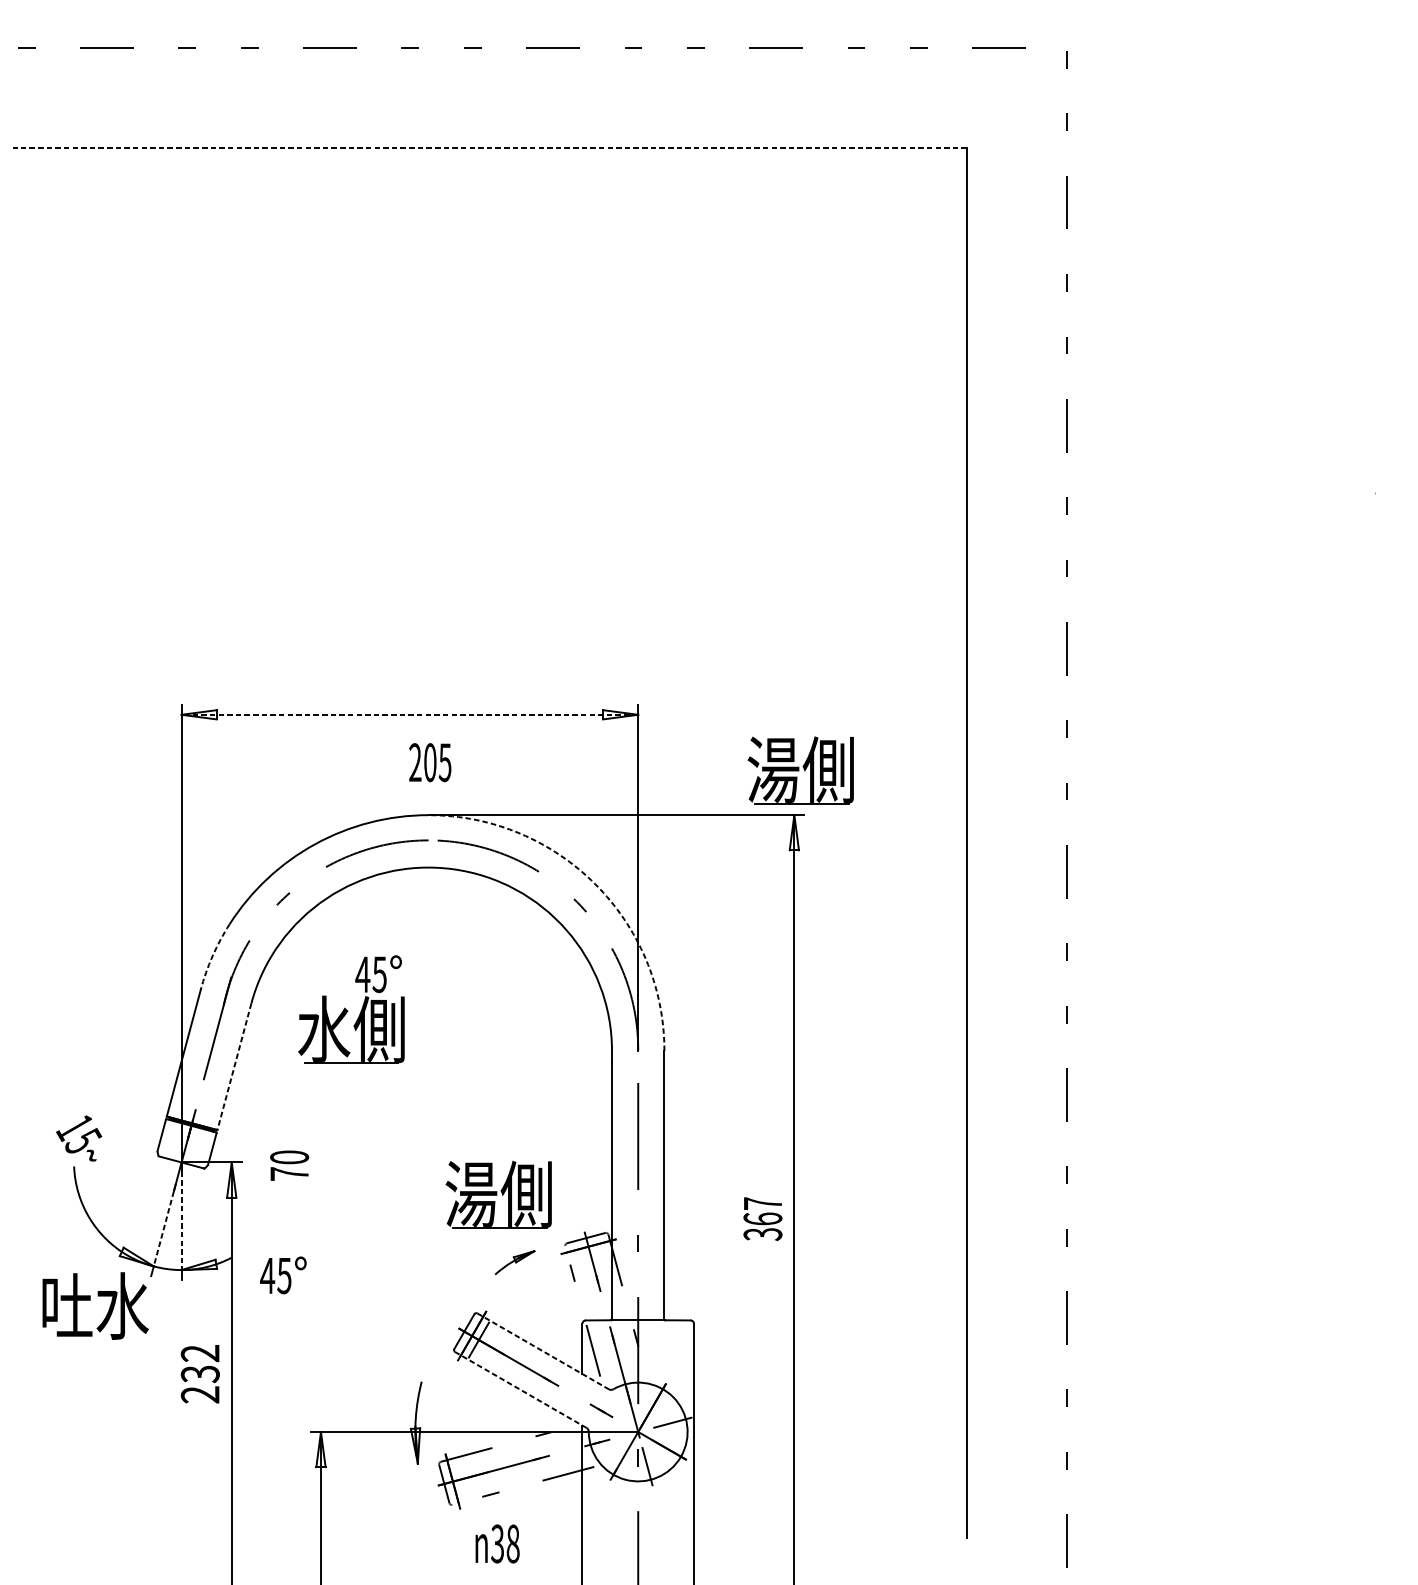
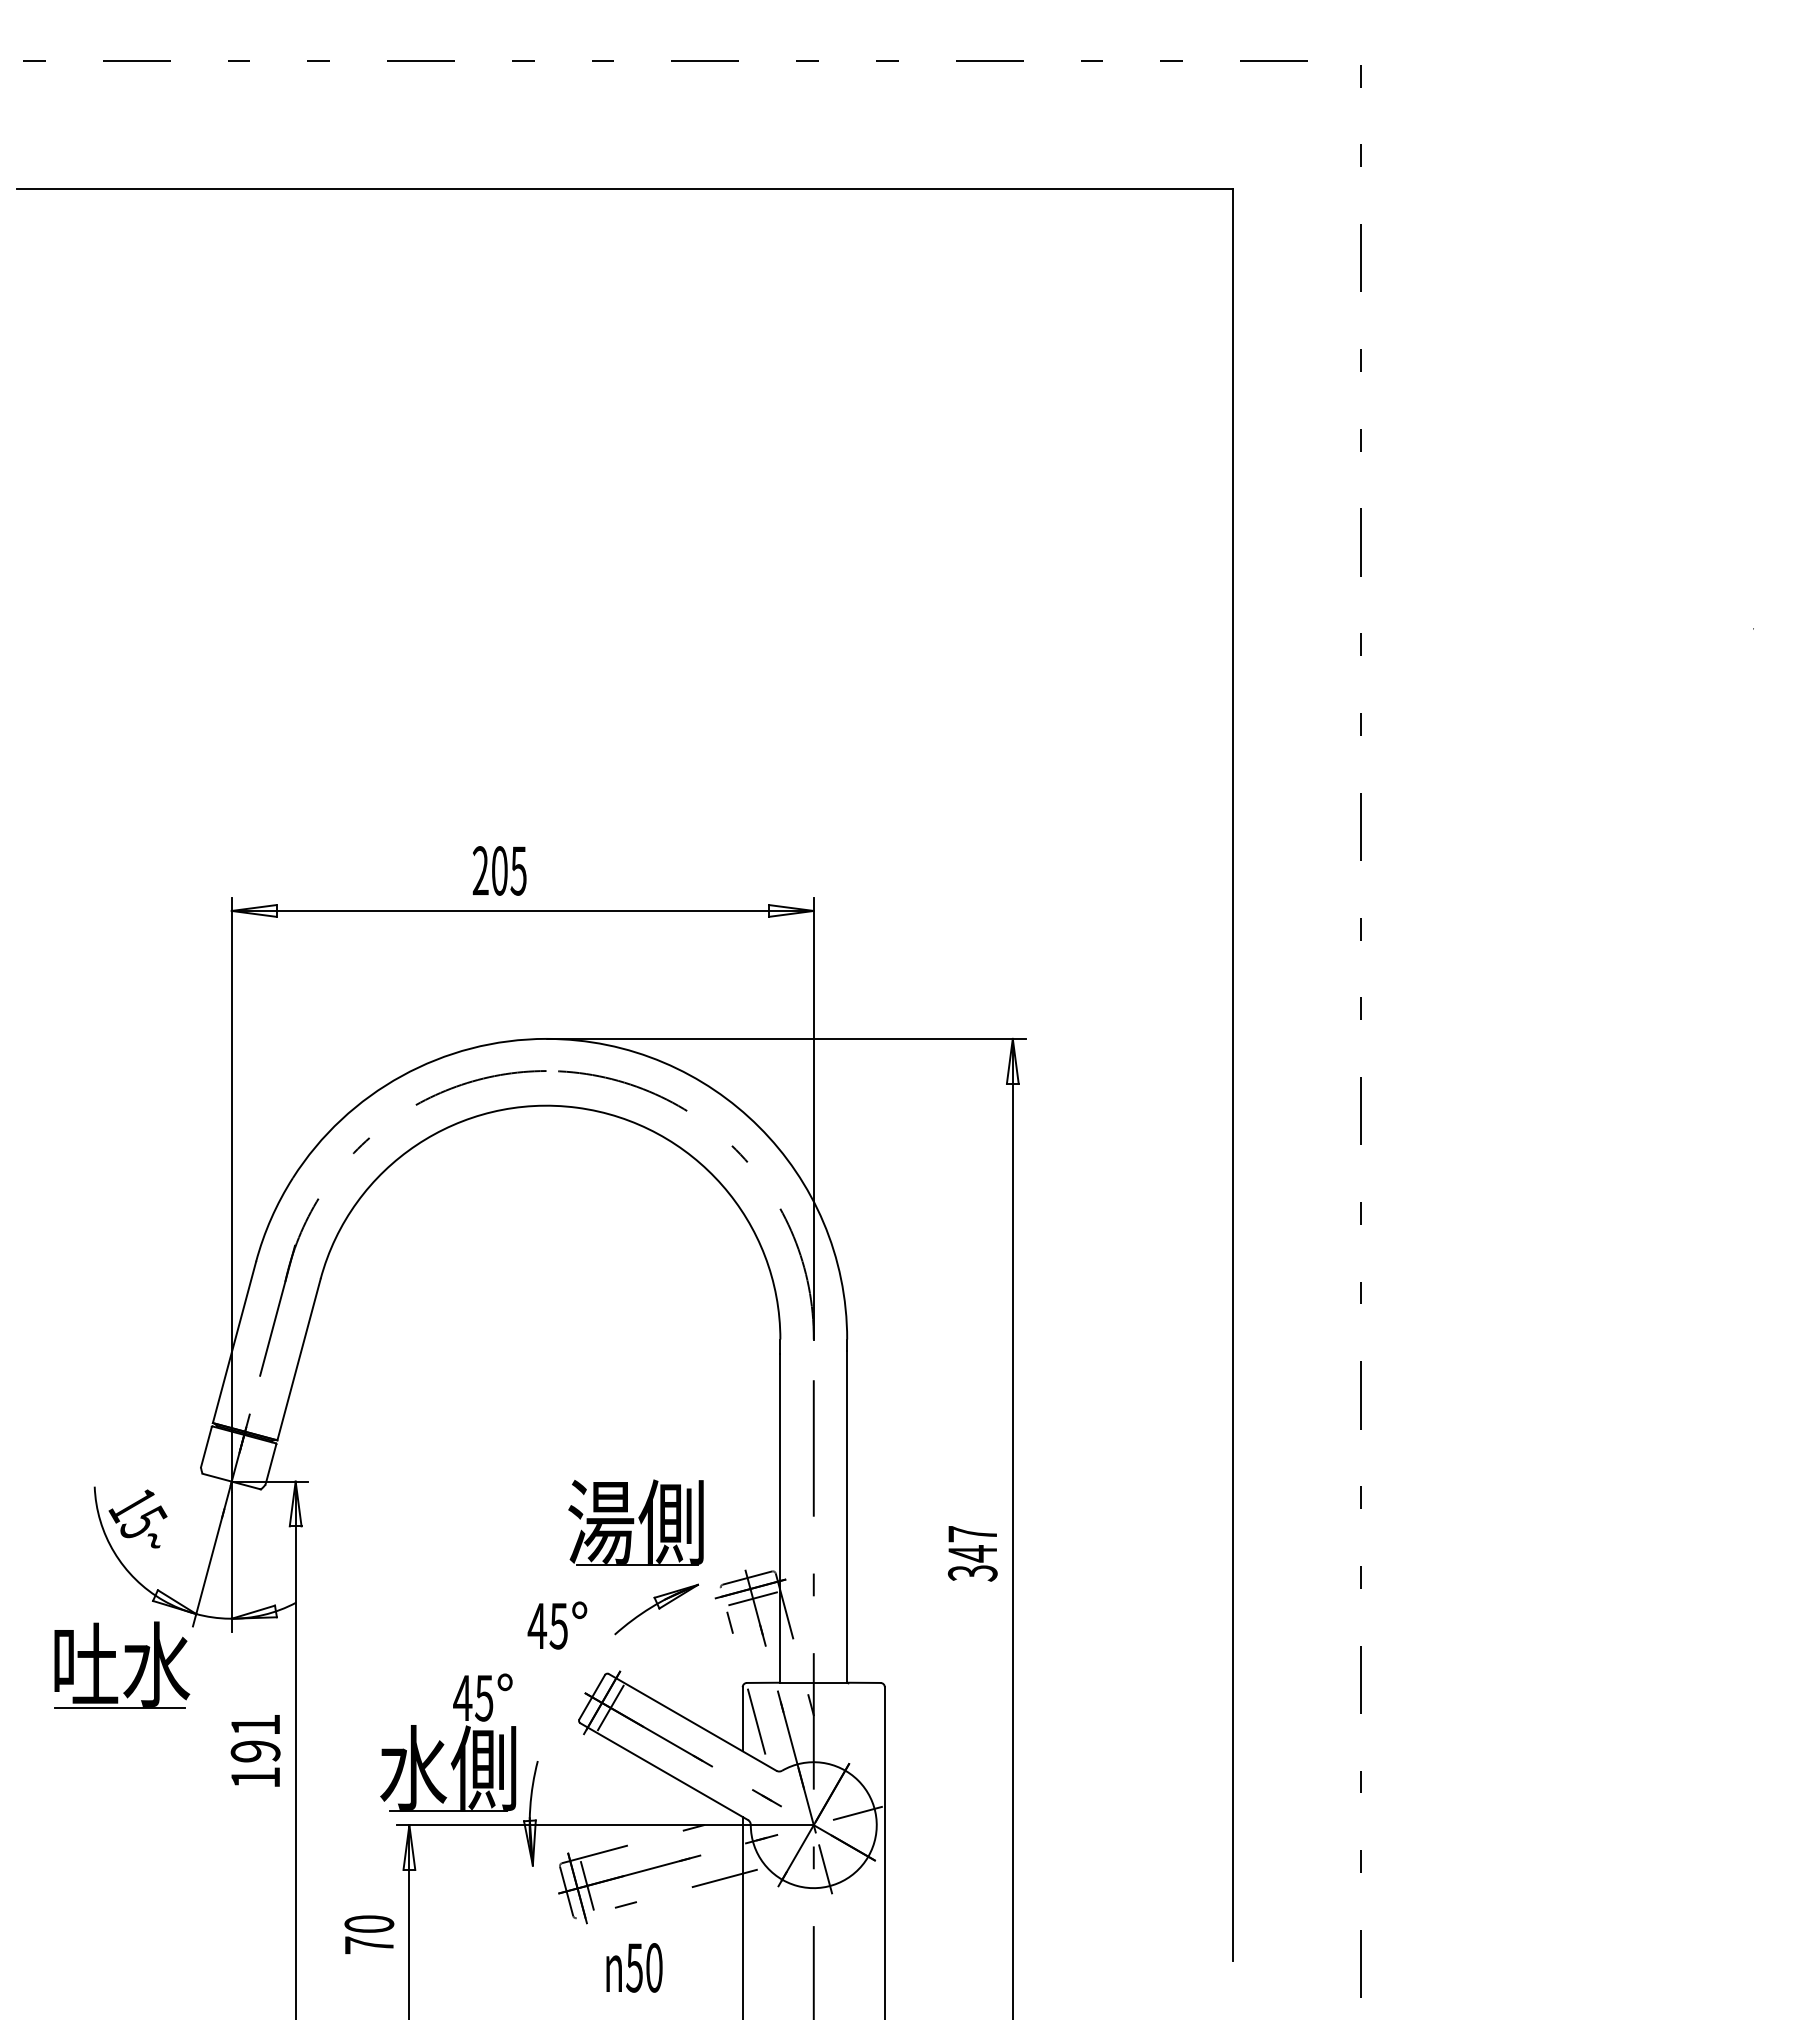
line: (490, 148) -> (625, 188), dashed -> solid
line: (409, 714) -> (522, 910), dashed -> solid
text: (430, 762) -> (499, 870), moved
part: (800, 770) -> (1020, 981), removed
arc: (595, 883) -> (759, 1126), dashed -> solid
arc: (212, 956) -> (271, 1218), dashed -> solid
part: (351, 1009) -> (448, 1742), moved
line: (234, 1066) -> (299, 1359), dashed -> solid
text: (78, 1138) -> (137, 1518), moved
text: (289, 1165) -> (369, 1934), moved
text: (762, 1218) -> (972, 1553), 367 -> 347
line: (181, 1220) -> (231, 1555), dashed -> solid
line: (163, 1229) -> (208, 1566), dashed -> solid
line: (590, 1254) -> (752, 1598), added
part: (514, 1262) -> (656, 1609), size x1.67
text: (283, 1275) -> (557, 1625), moved
line: (94, 1339) -> (120, 1707), added
line: (543, 1351) -> (692, 1722), dashed -> solid
text: (200, 1374) -> (255, 1751), 232 -> 191
line: (521, 1389) -> (664, 1771), dashed -> solid
line: (459, 1479) -> (586, 1885), added
text: (505, 1543) -> (644, 1967), n38 -> n50

